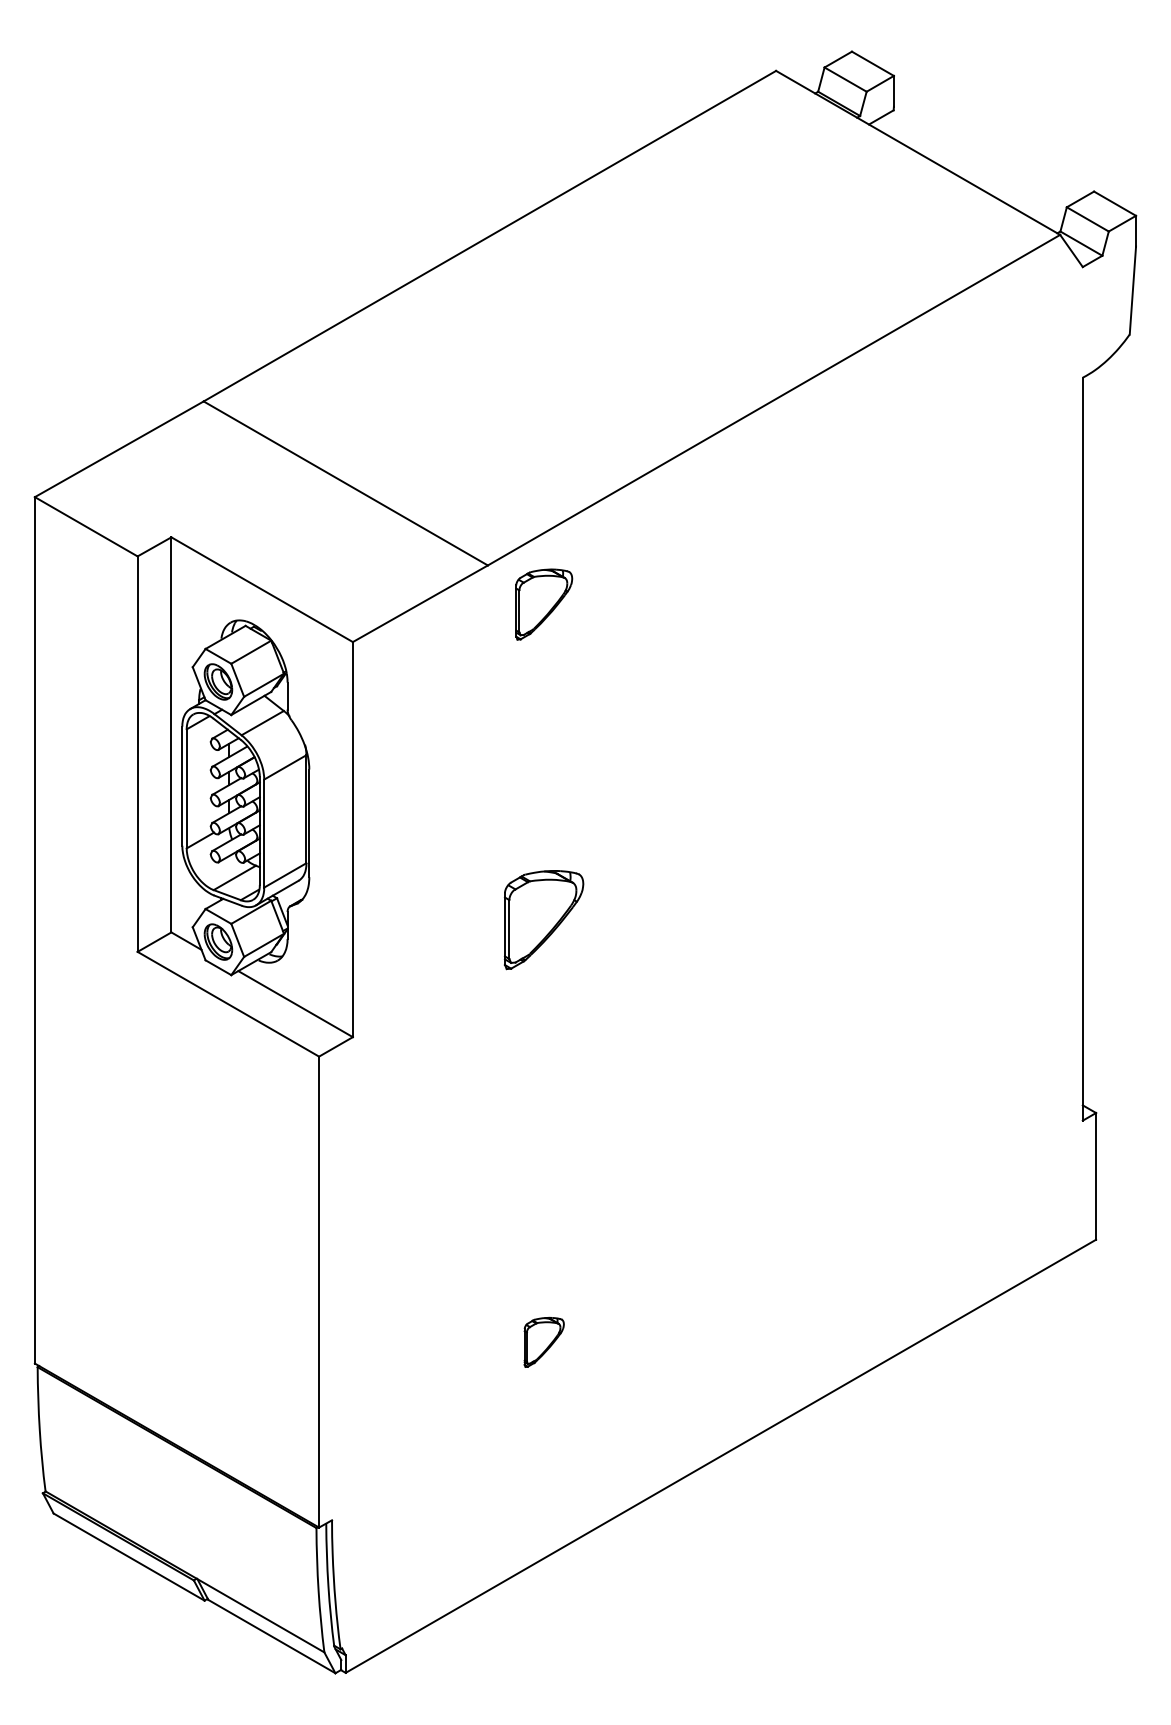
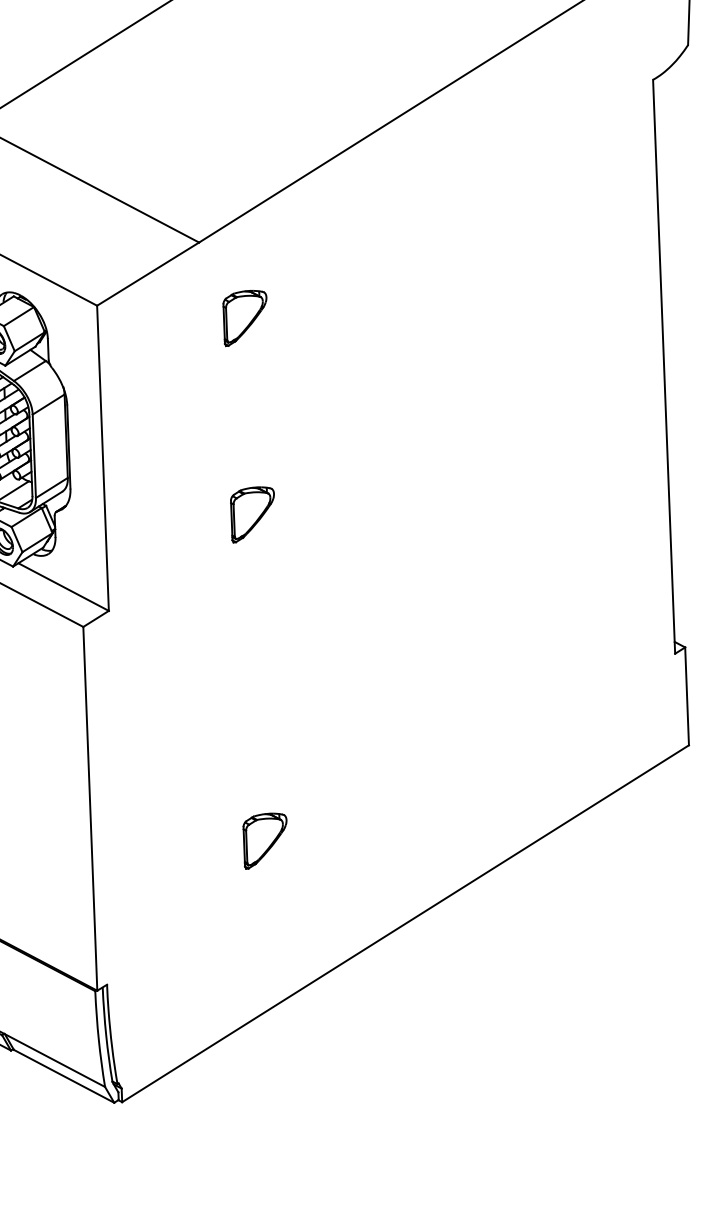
part: (544, 604) -> (245, 318), moved
part: (544, 919) -> (253, 514), size x0.71
part: (544, 1342) -> (265, 841), size x1.43

